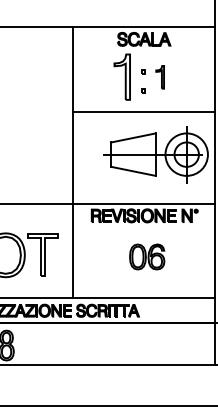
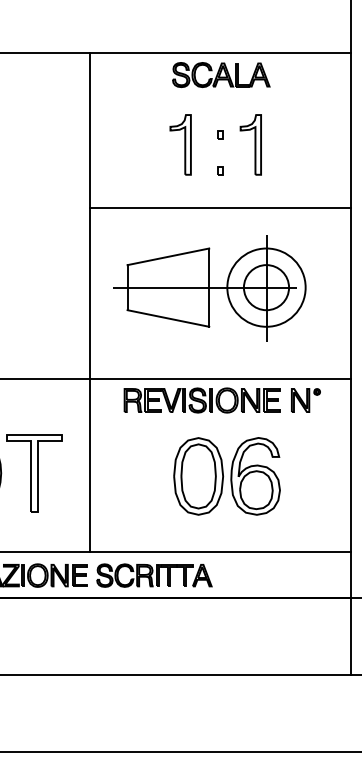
part: (121, 77) -> (179, 145), size x0.71
part: (159, 77) -> (249, 145), size x1.43
part: (155, 154) -> (208, 287), moved
part: (146, 256) -> (225, 475), size x1.67

